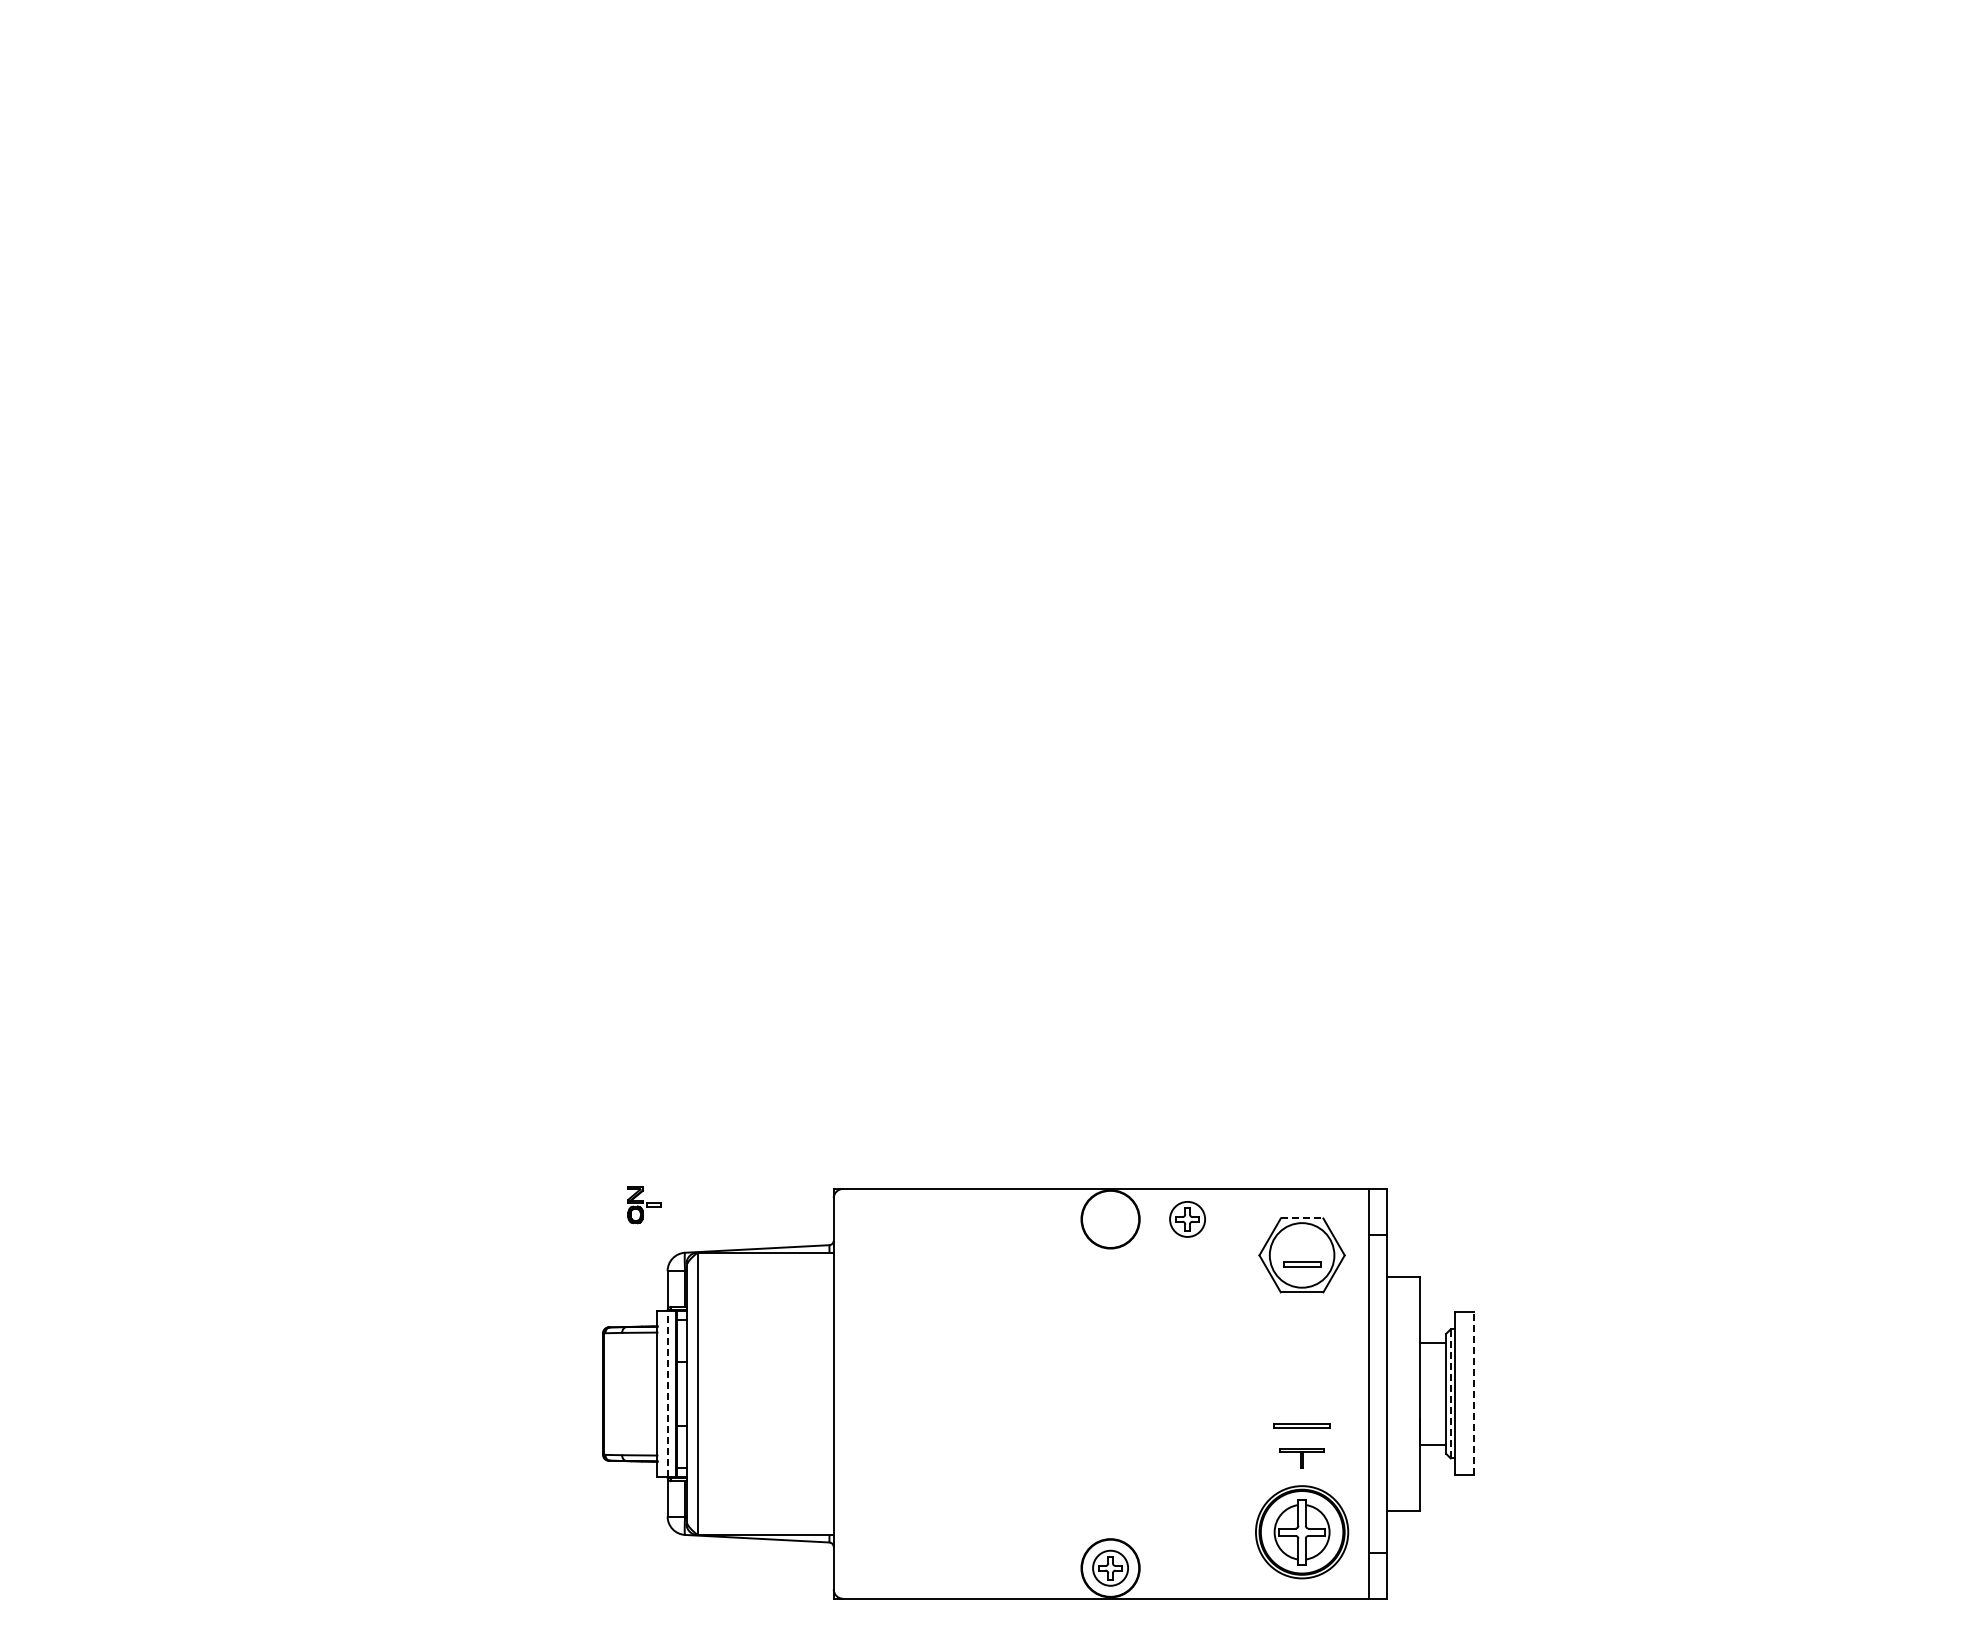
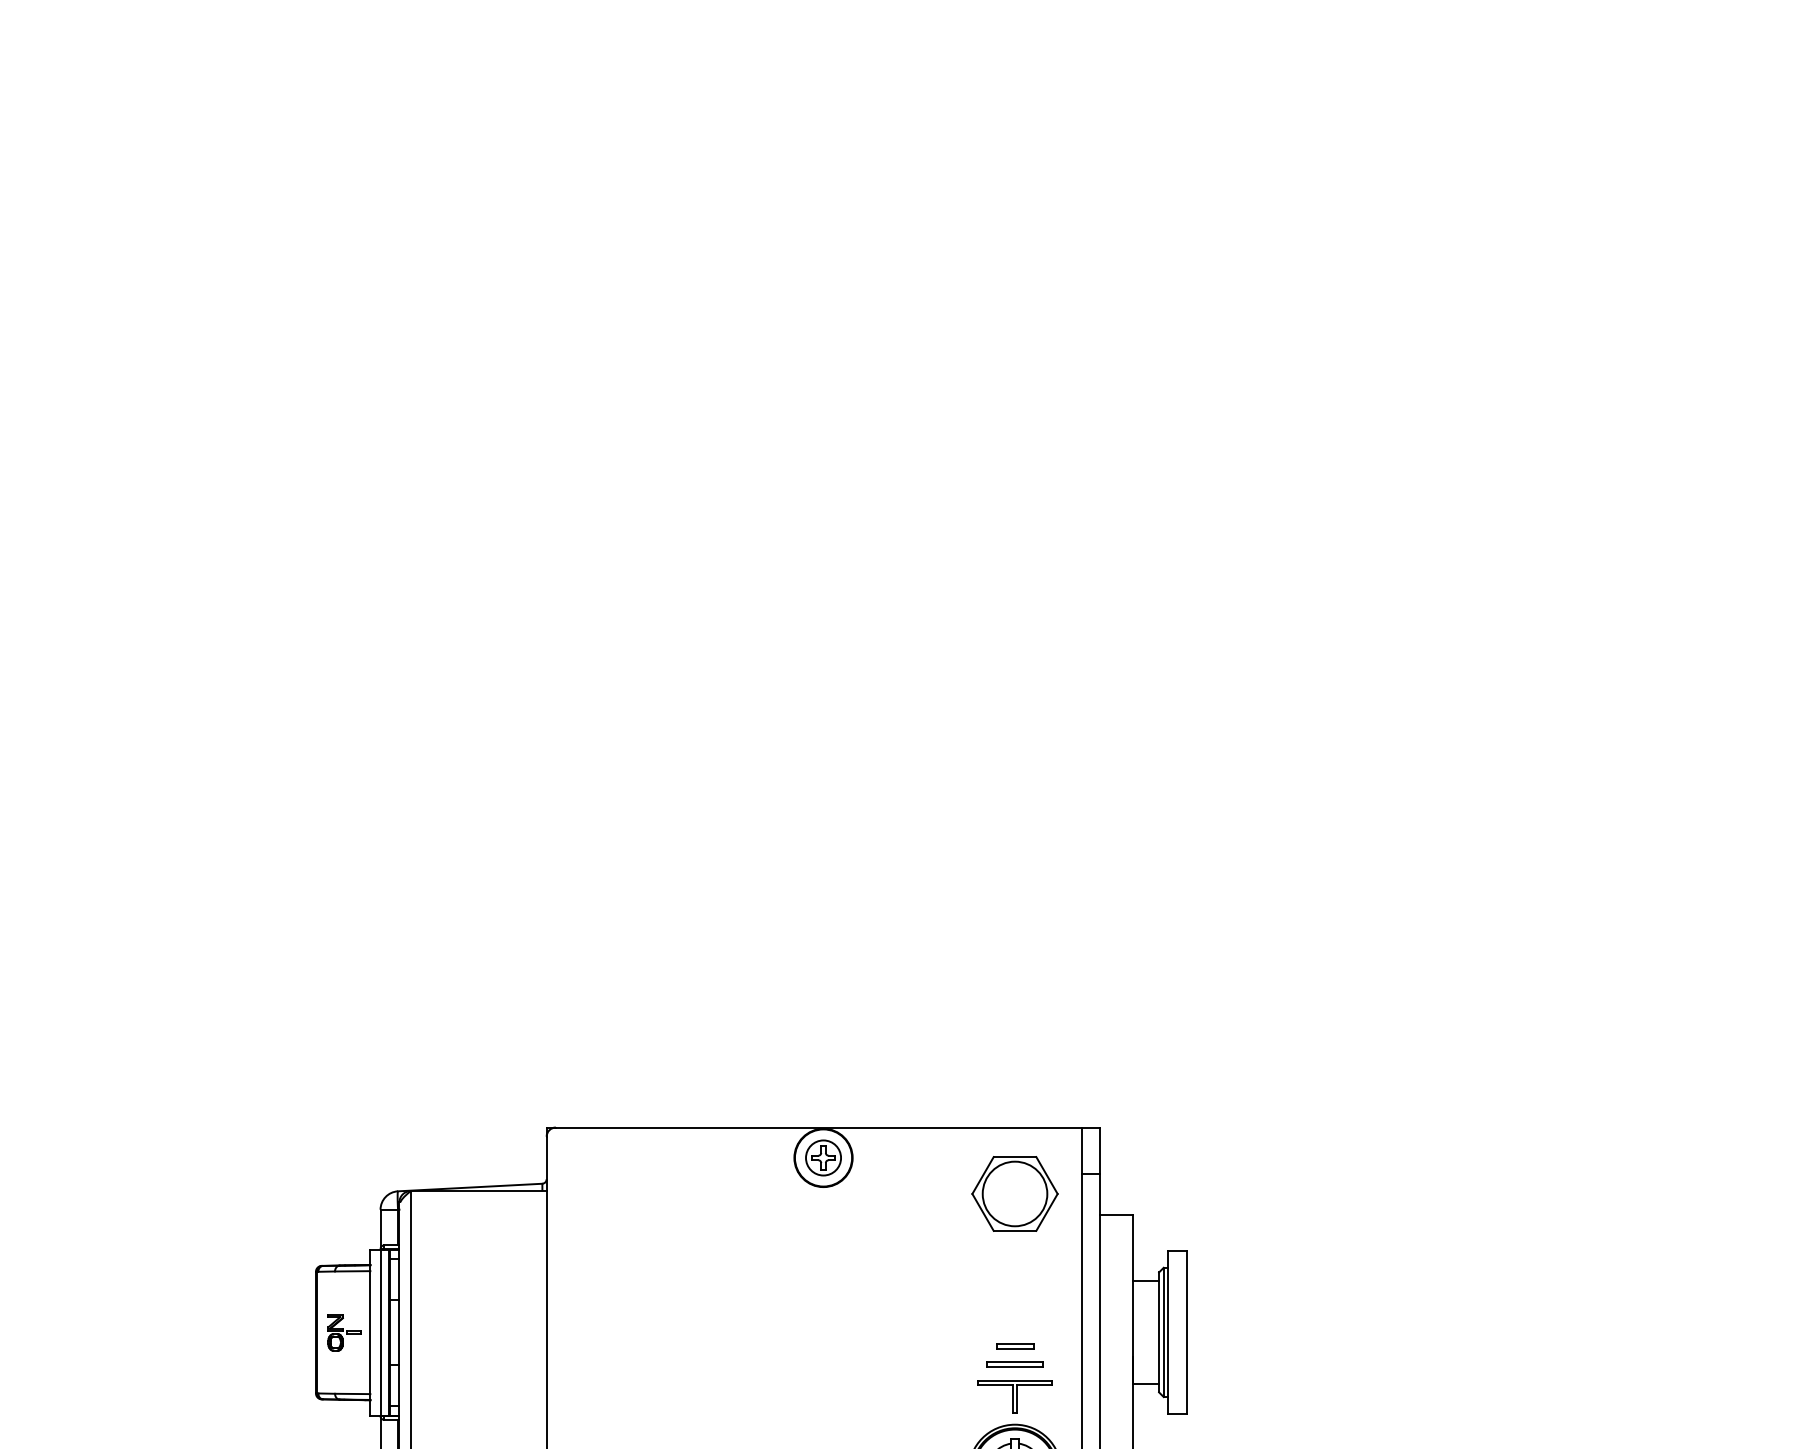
part: (644, 1205) -> (344, 1333), moved
line: (1302, 1218) -> (1015, 1157), dashed -> solid
part: (1187, 1219) -> (823, 1158), moved
part: (1302, 1264) -> (1015, 1346), moved
line: (667, 1393) -> (380, 1332), dashed -> solid
line: (1450, 1393) -> (1163, 1332), dashed -> solid
line: (1473, 1393) -> (1186, 1332), dashed -> solid
part: (1301, 1458) -> (1014, 1397), size x1.67

